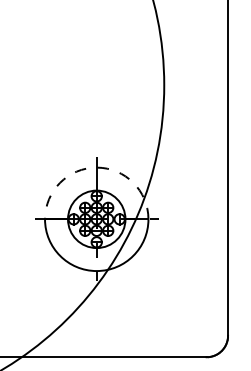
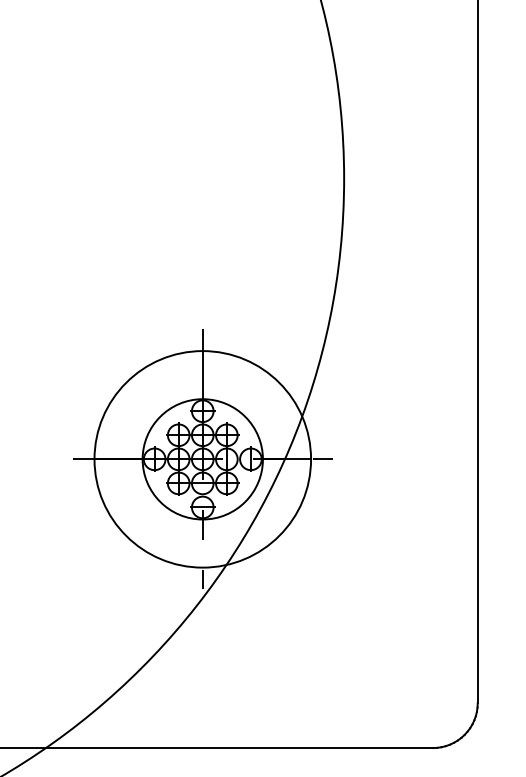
arc: (96, 167) -> (202, 350), dashed -> solid

